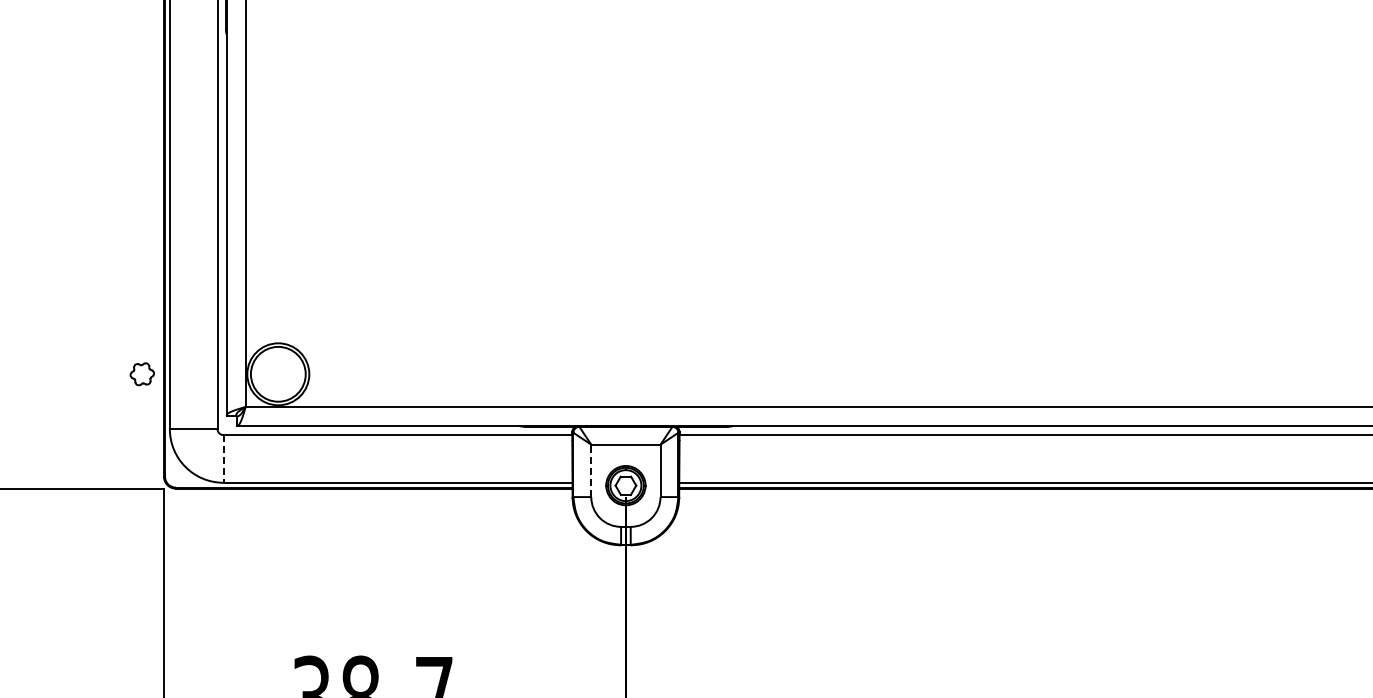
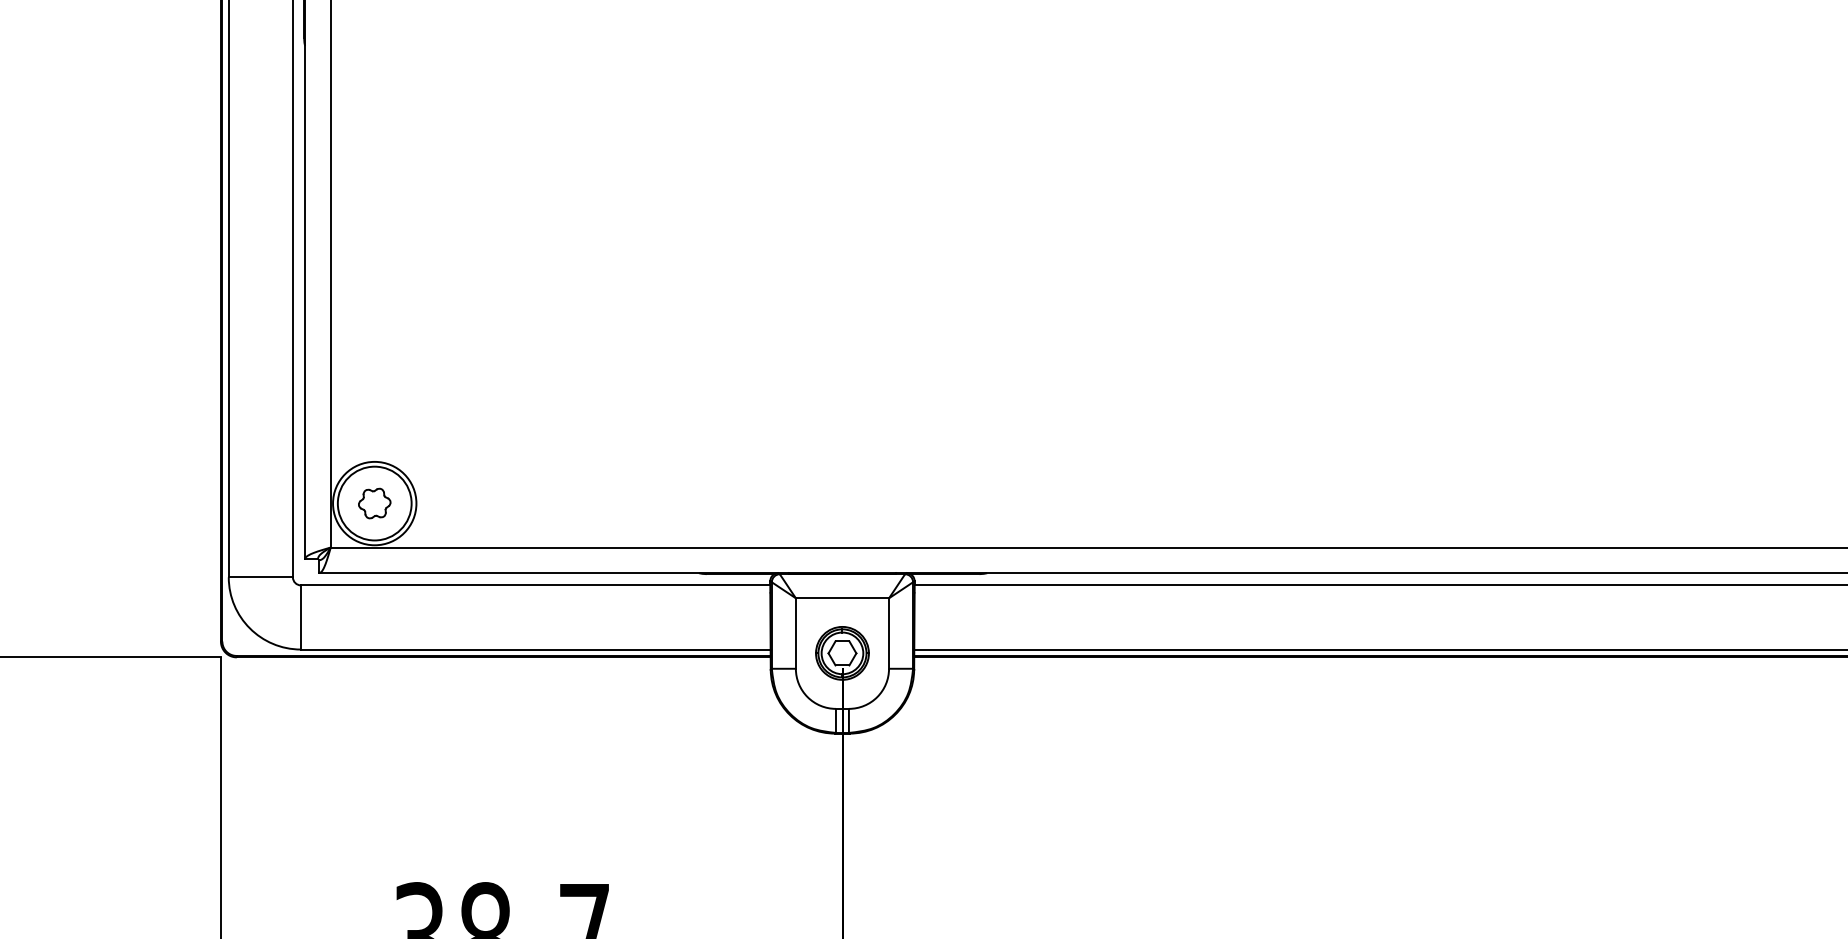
part: (141, 374) -> (373, 503), moved
line: (223, 458) -> (300, 616), dashed -> solid
line: (591, 470) -> (796, 633), dashed -> solid

